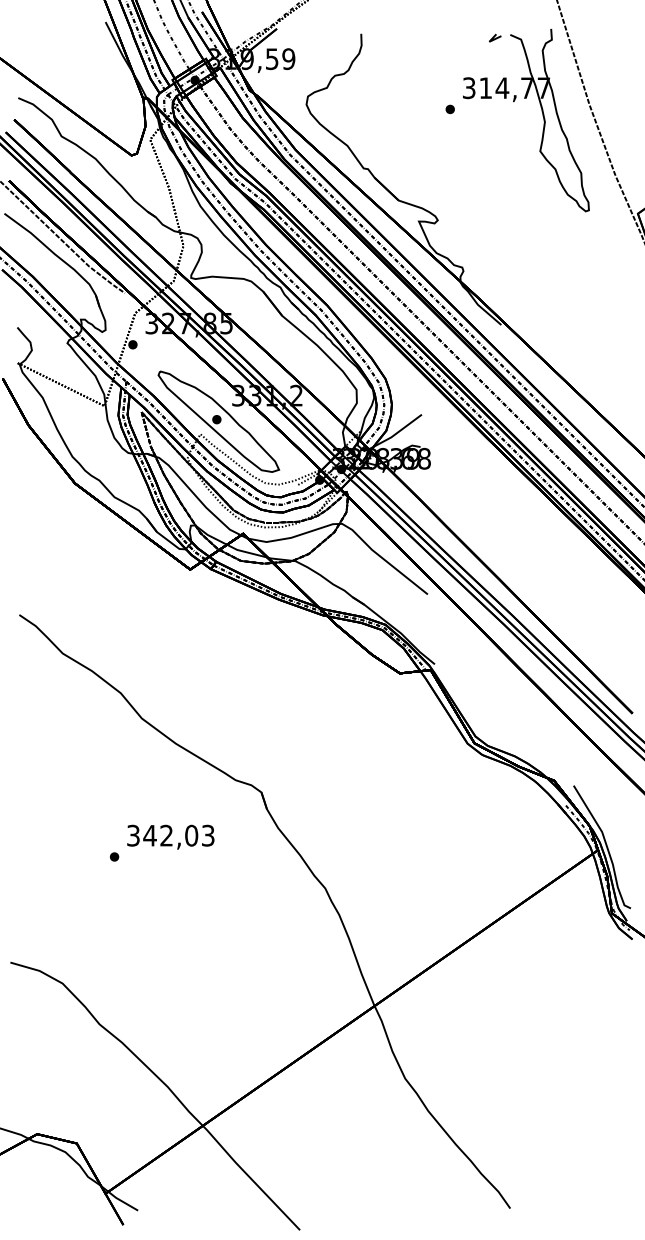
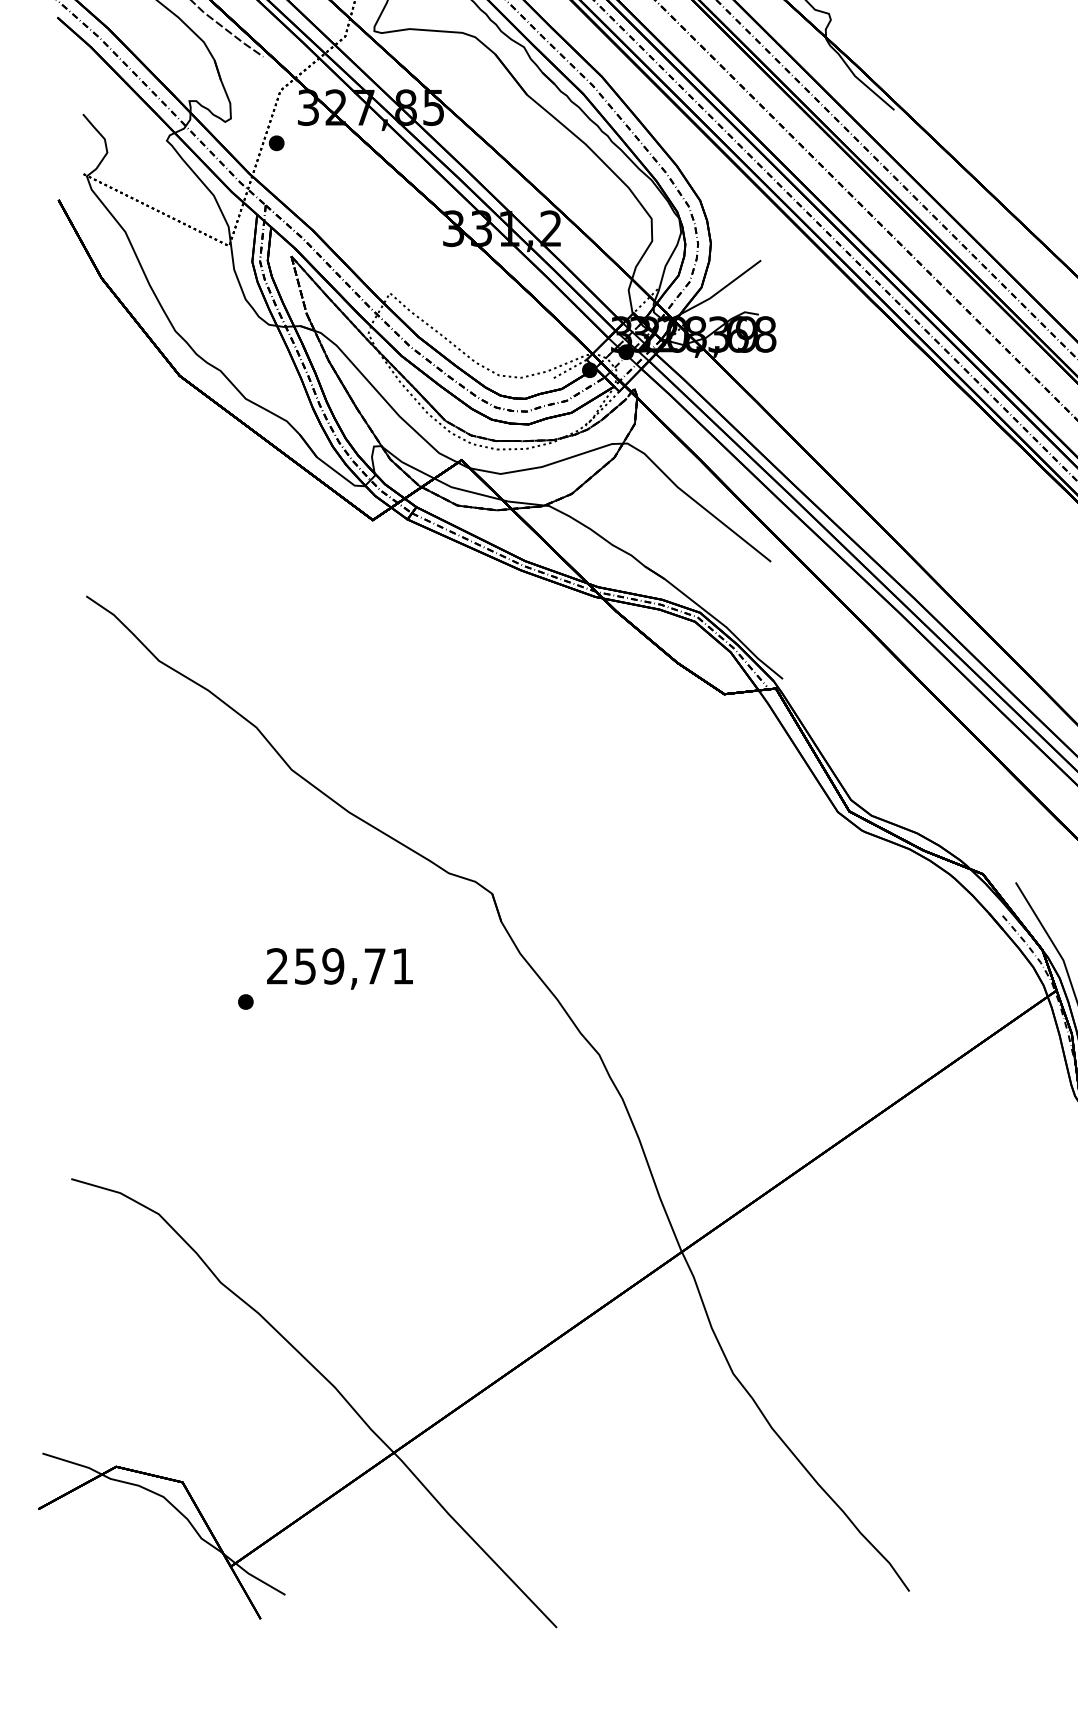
part: (218, 421) -> (420, 271), removed
text: (170, 835) -> (339, 966), 342,03 -> 259,71

